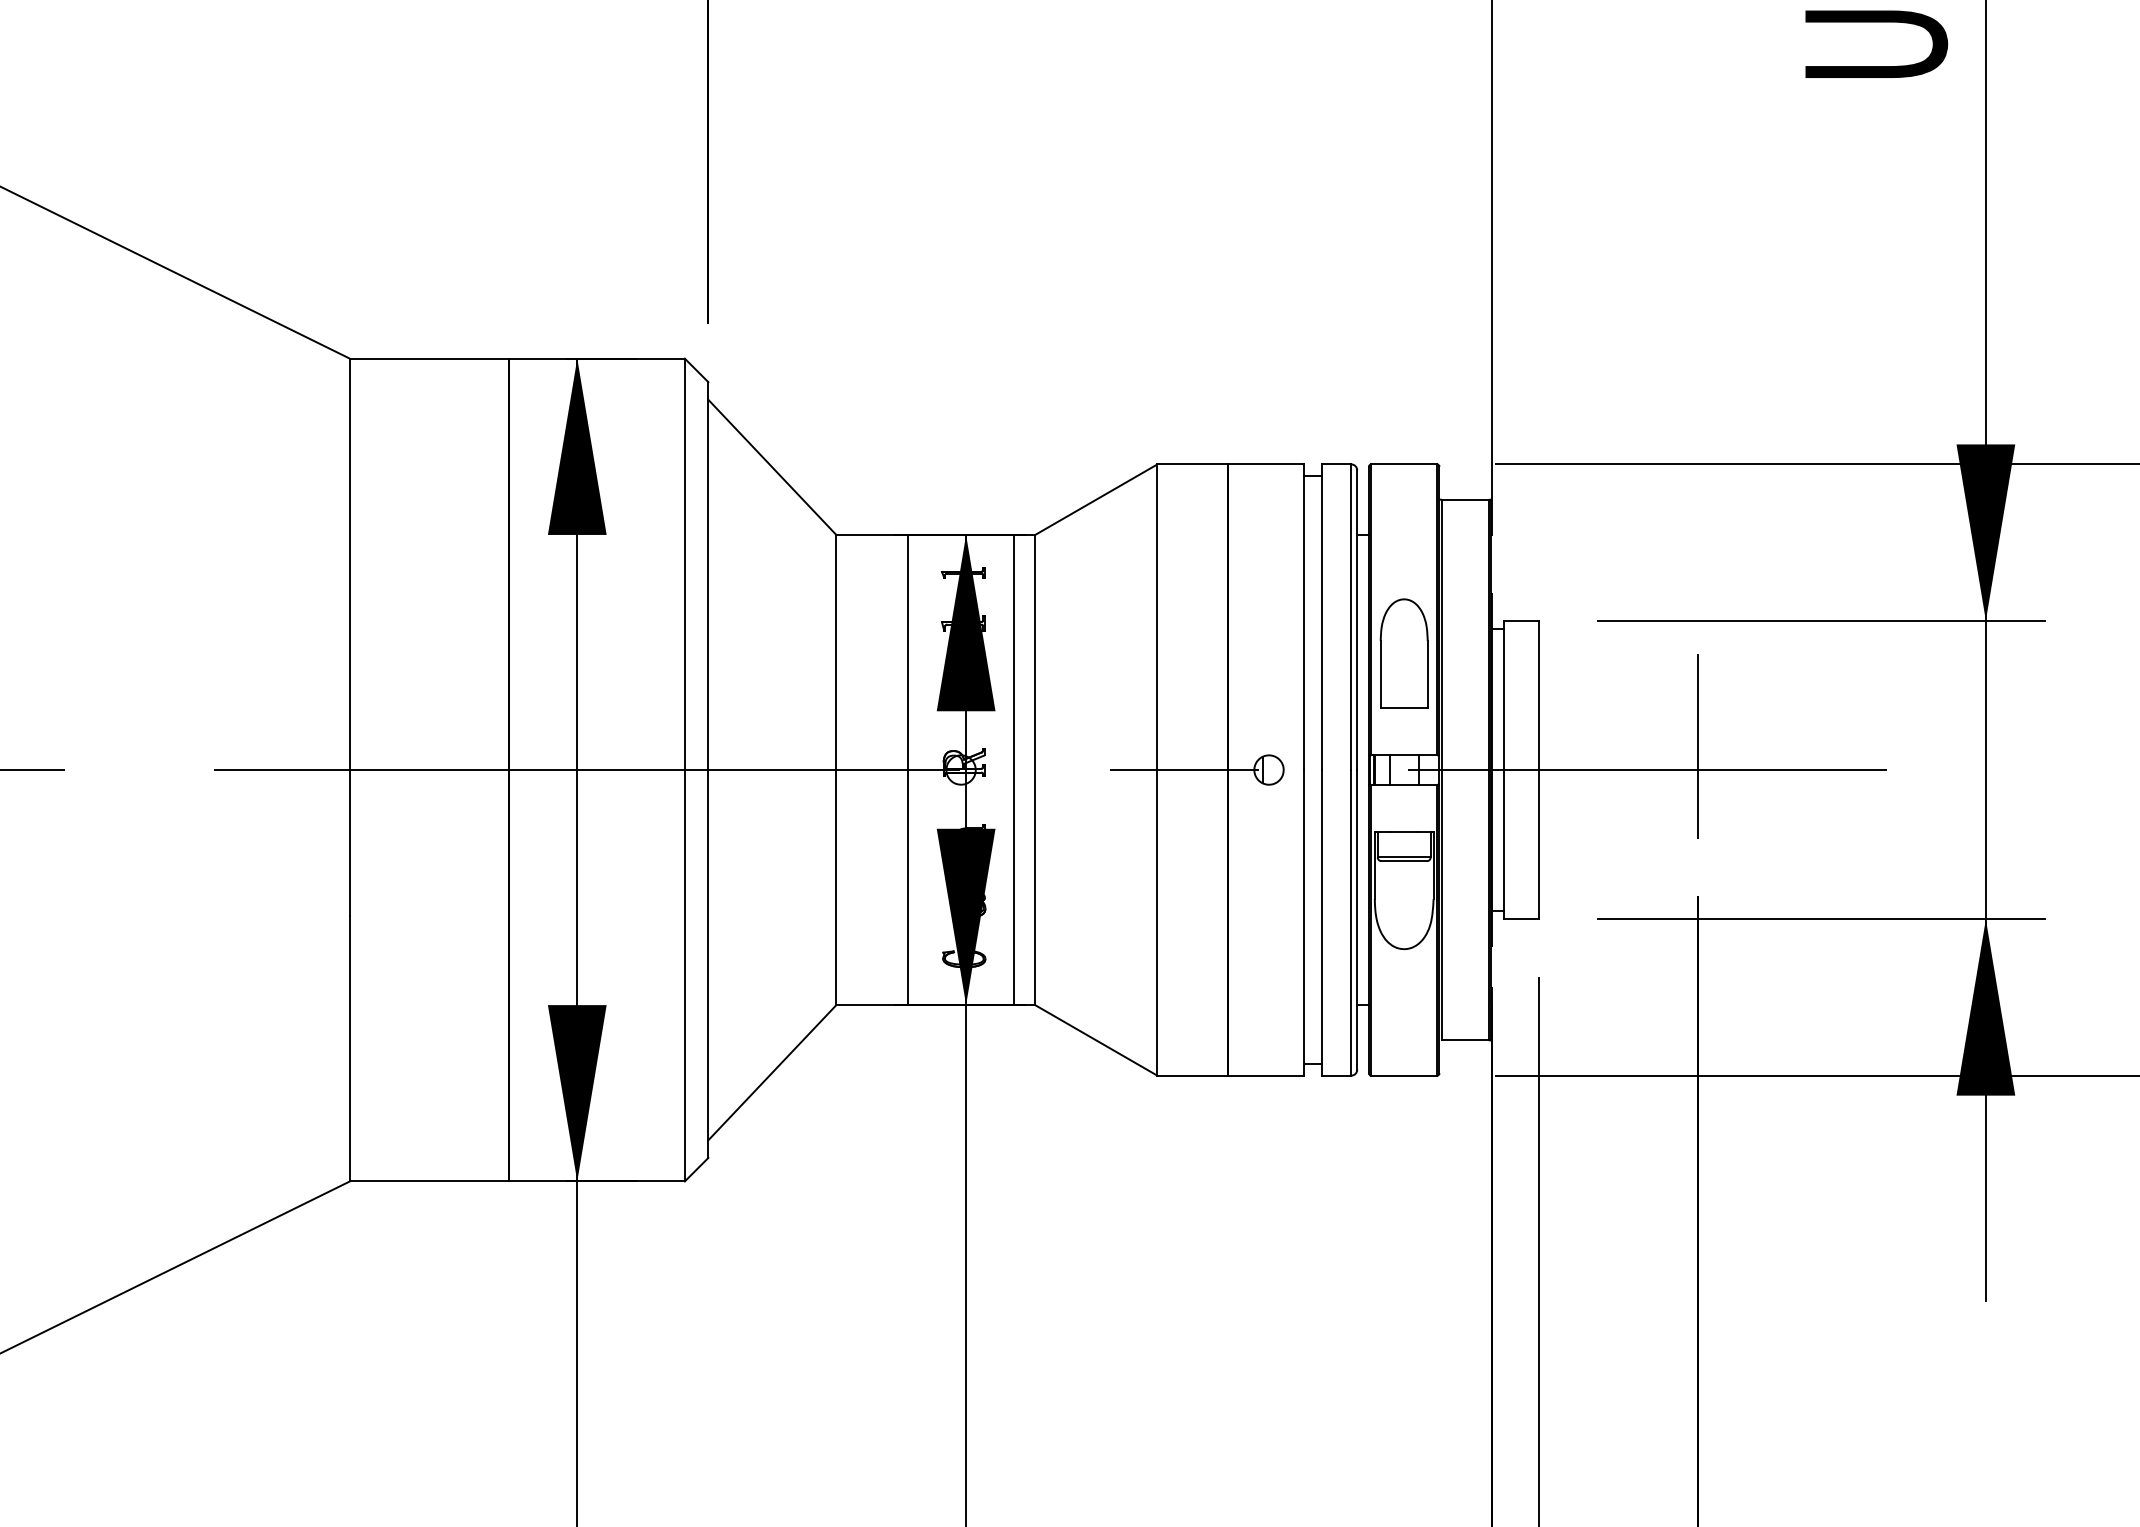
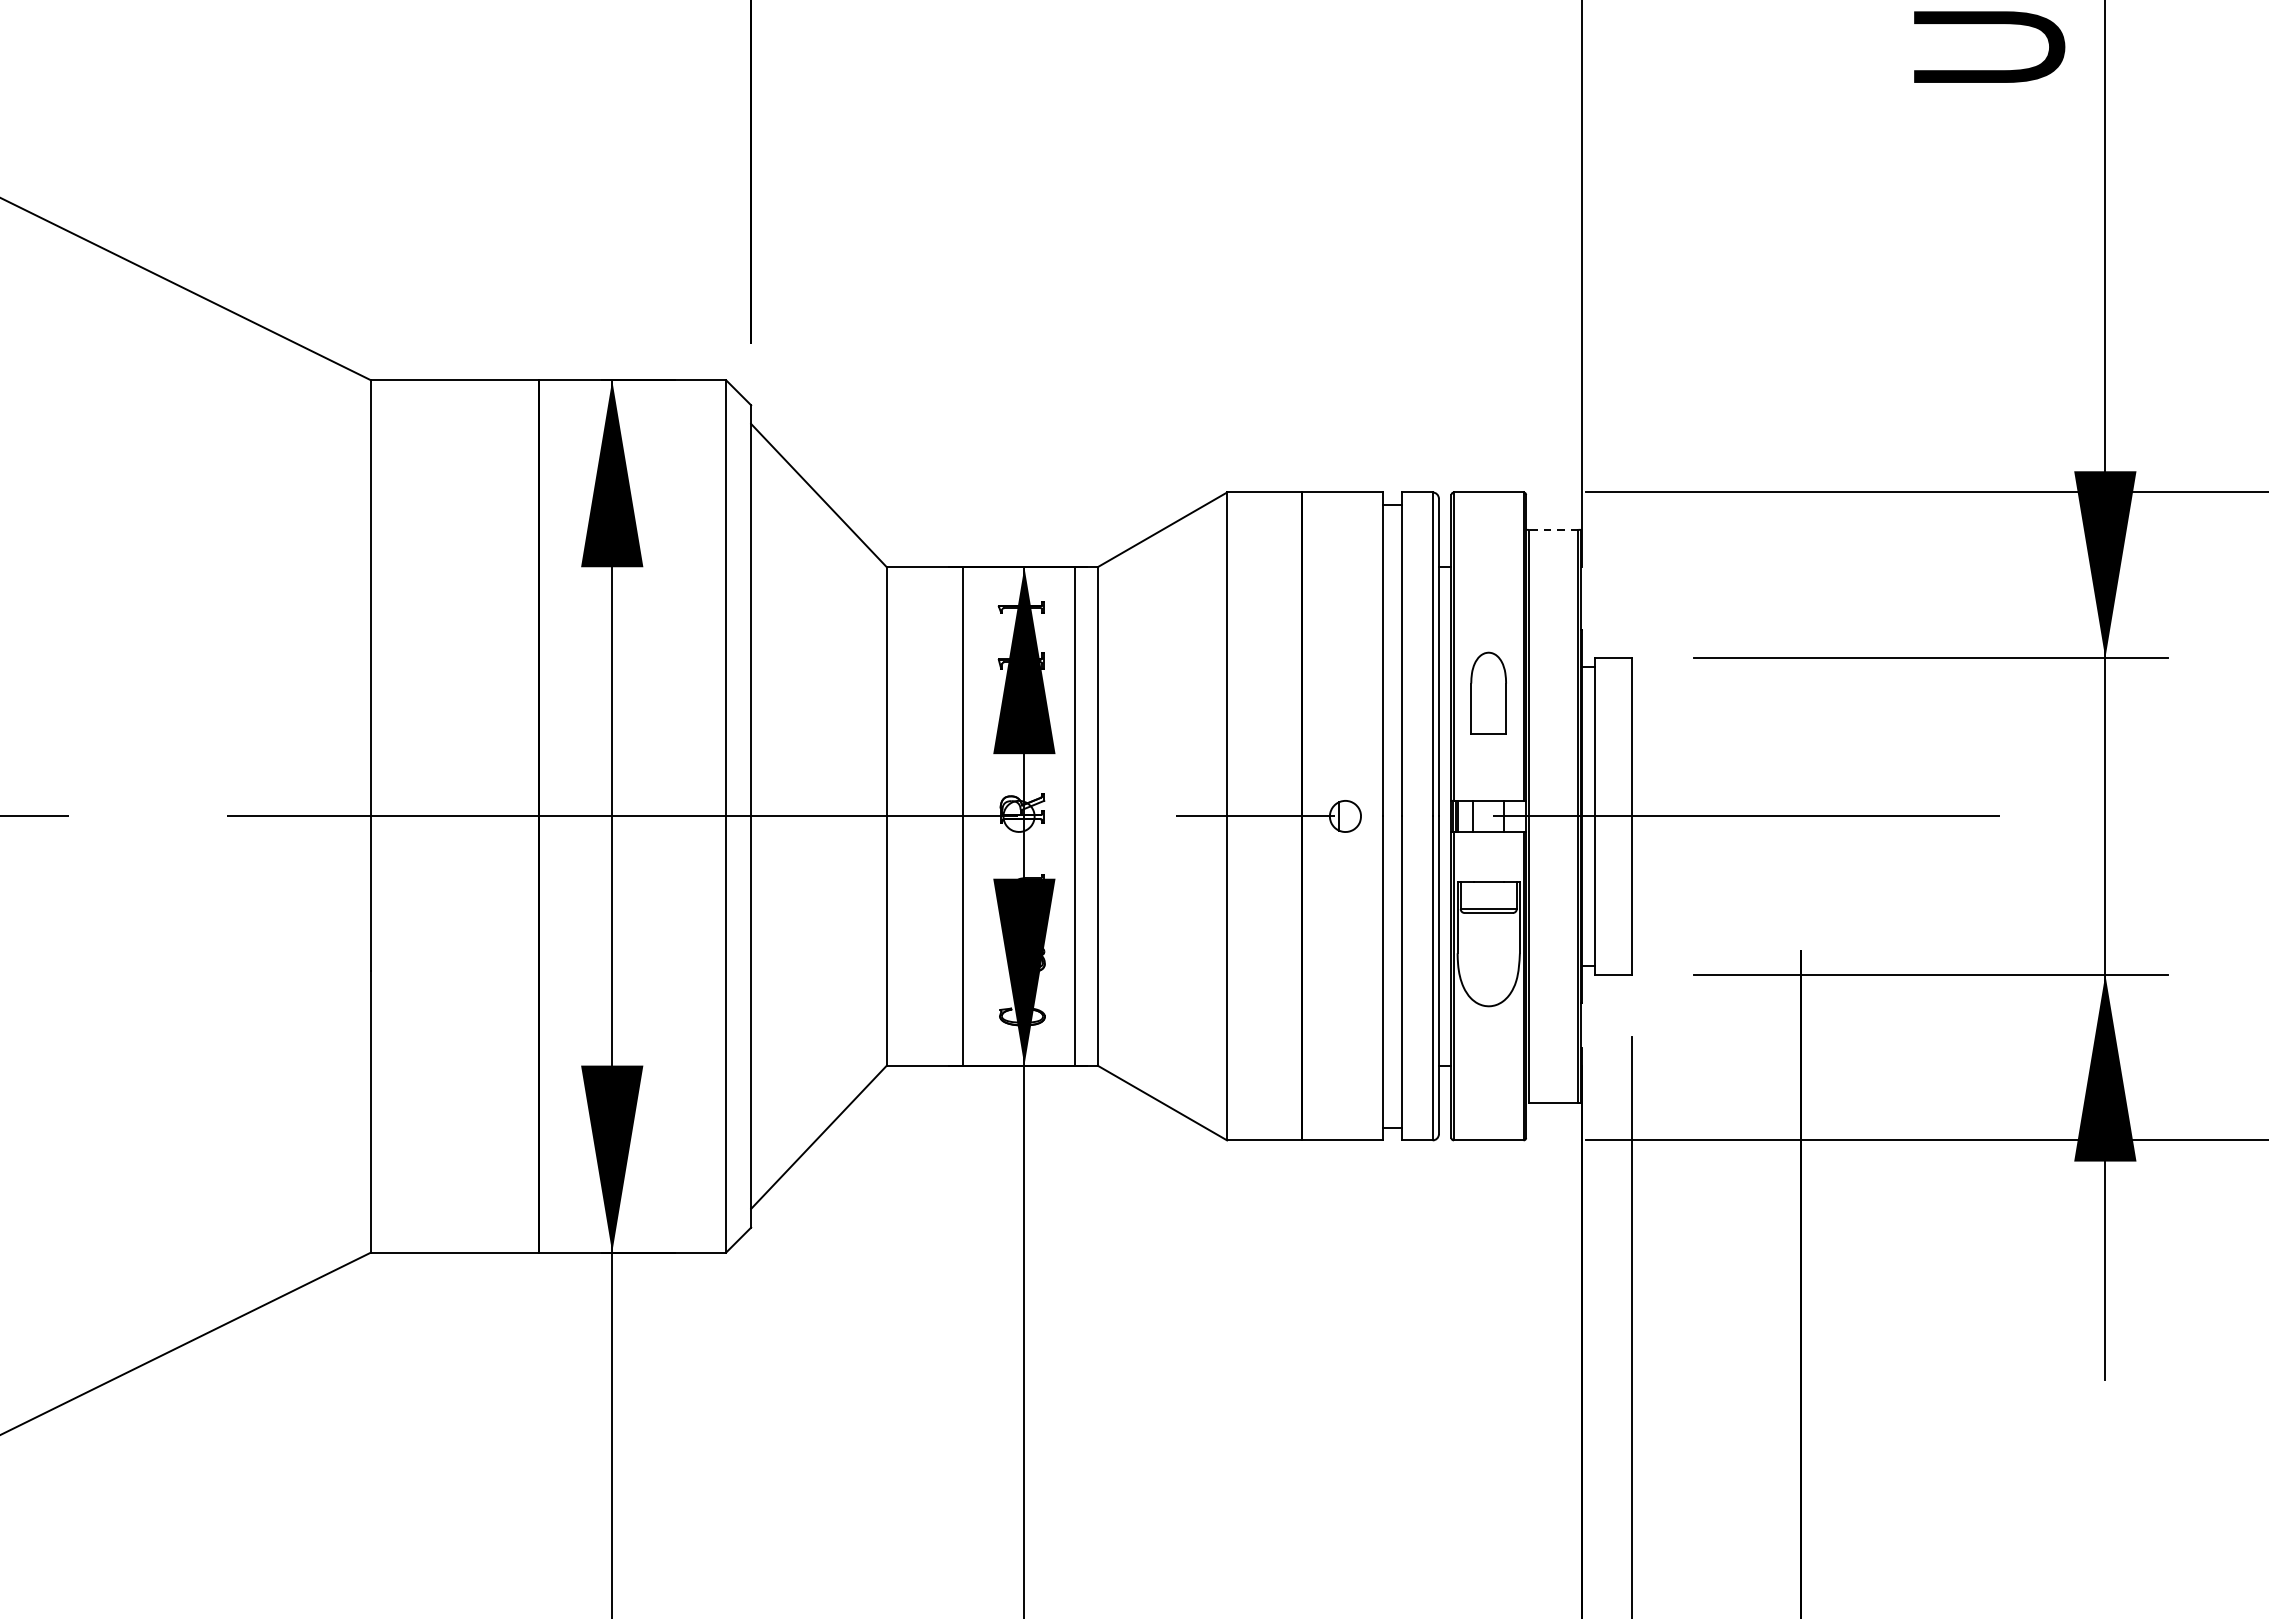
line: (1465, 499) -> (1553, 529), solid -> dashed
part: (1403, 653) -> (1488, 692), size x0.7
line: (1698, 746) -> (1800, 791), removed

